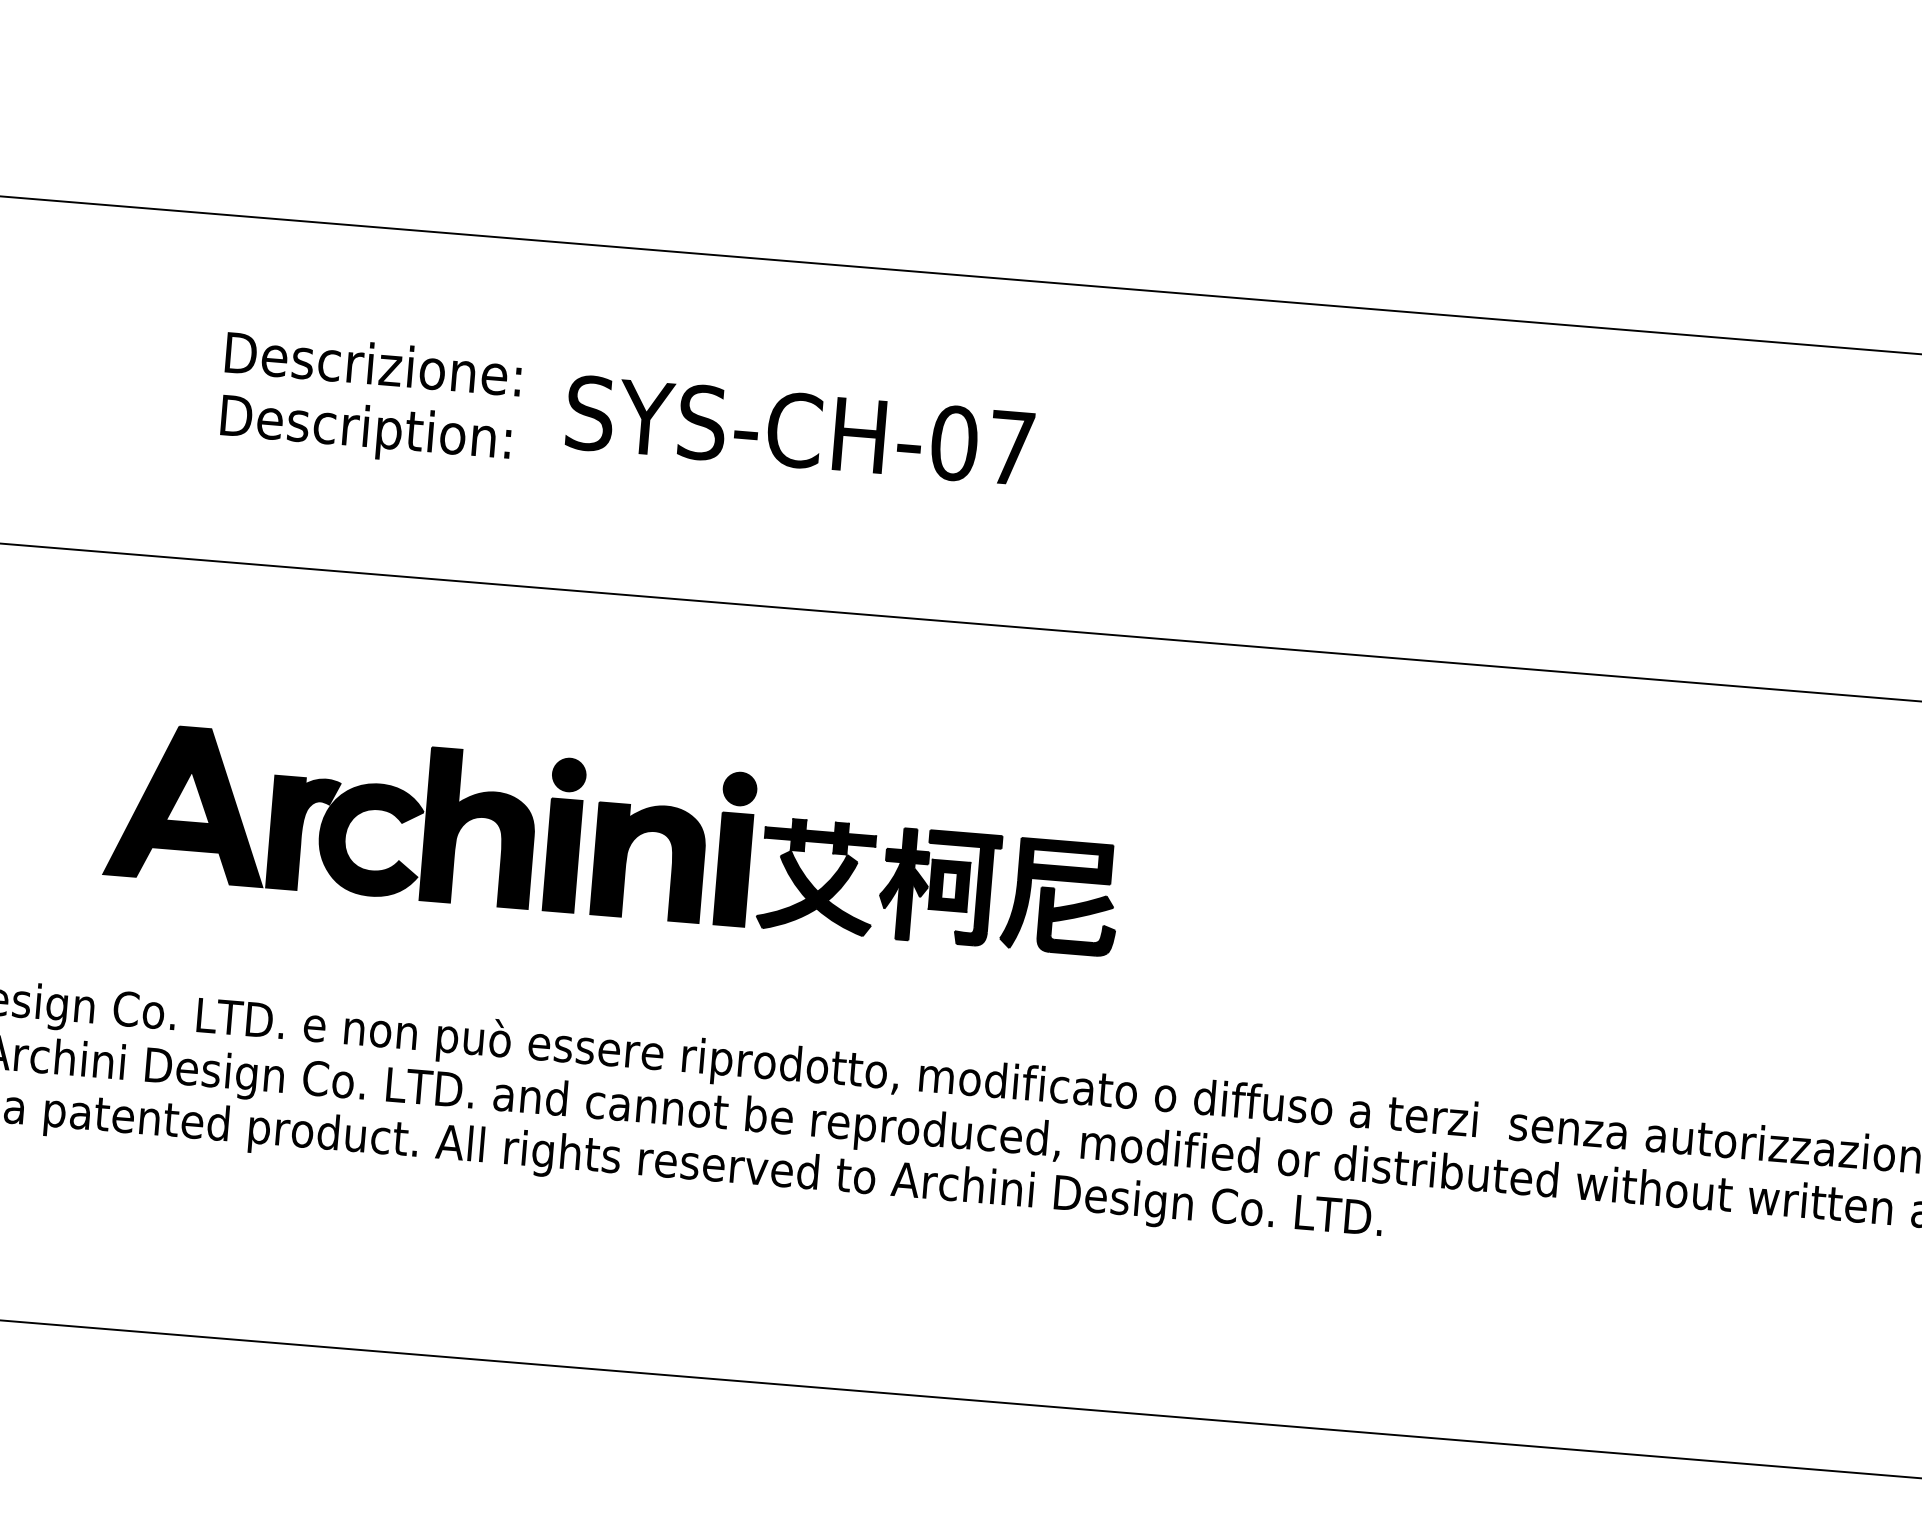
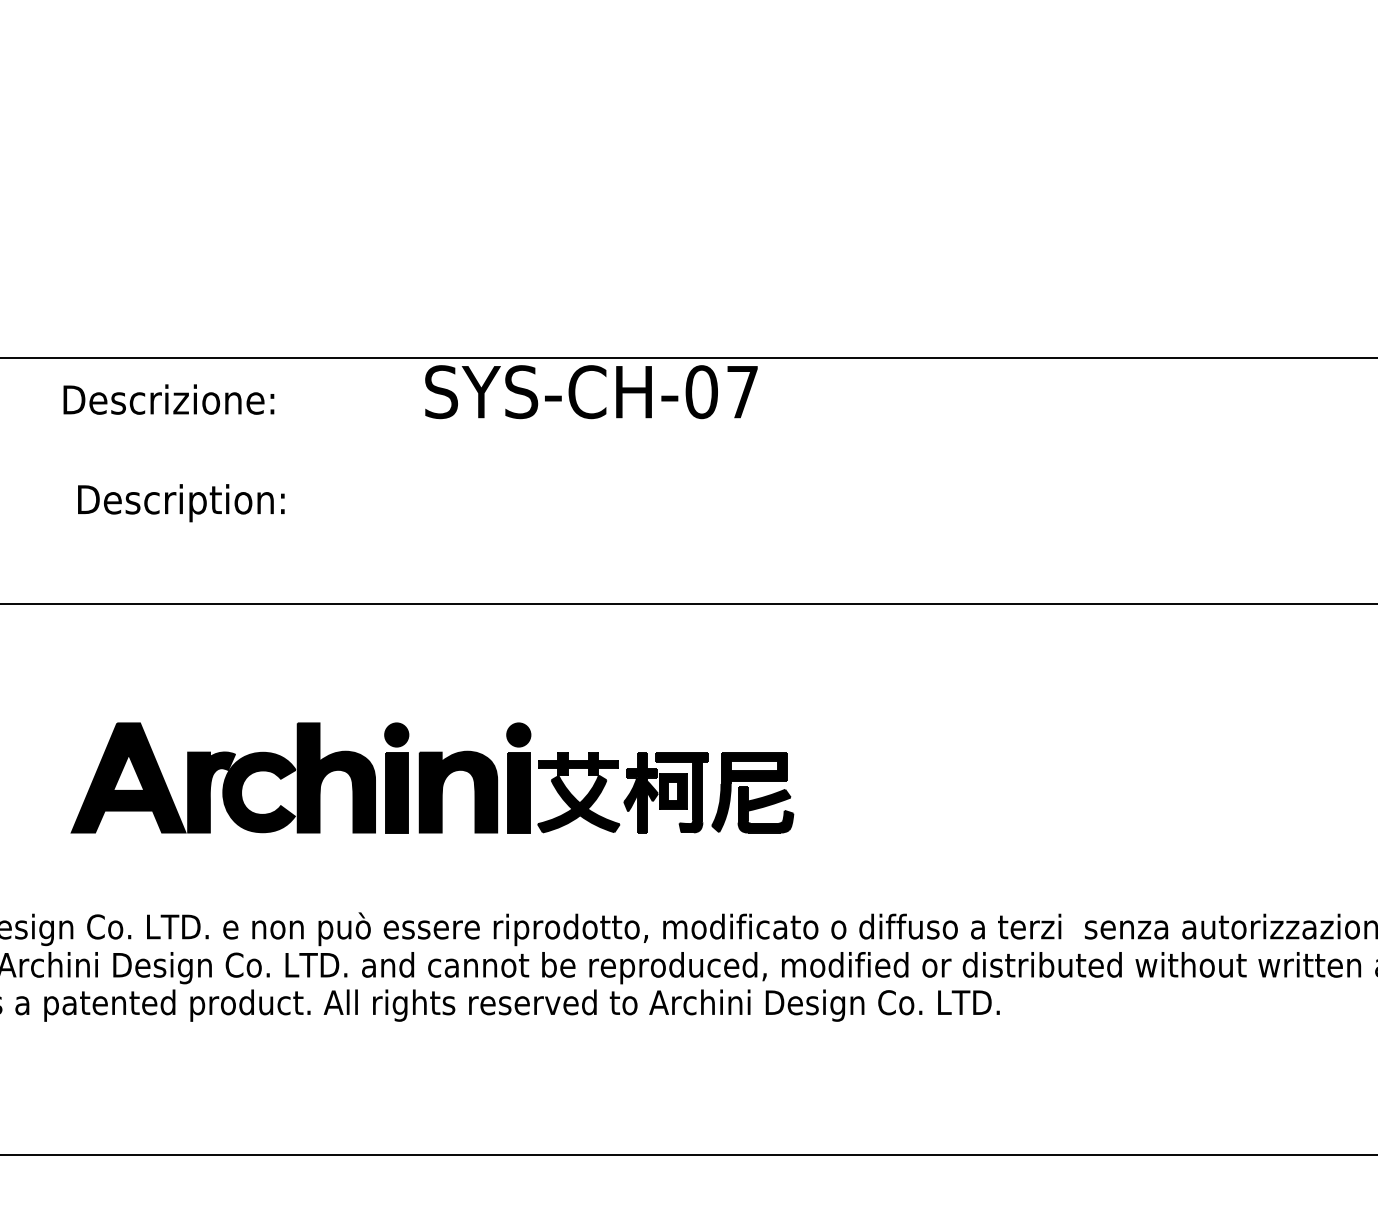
text: (373, 363) -> (168, 399), moved
text: (800, 431) -> (591, 392), moved
text: (366, 432) -> (181, 503), moved

